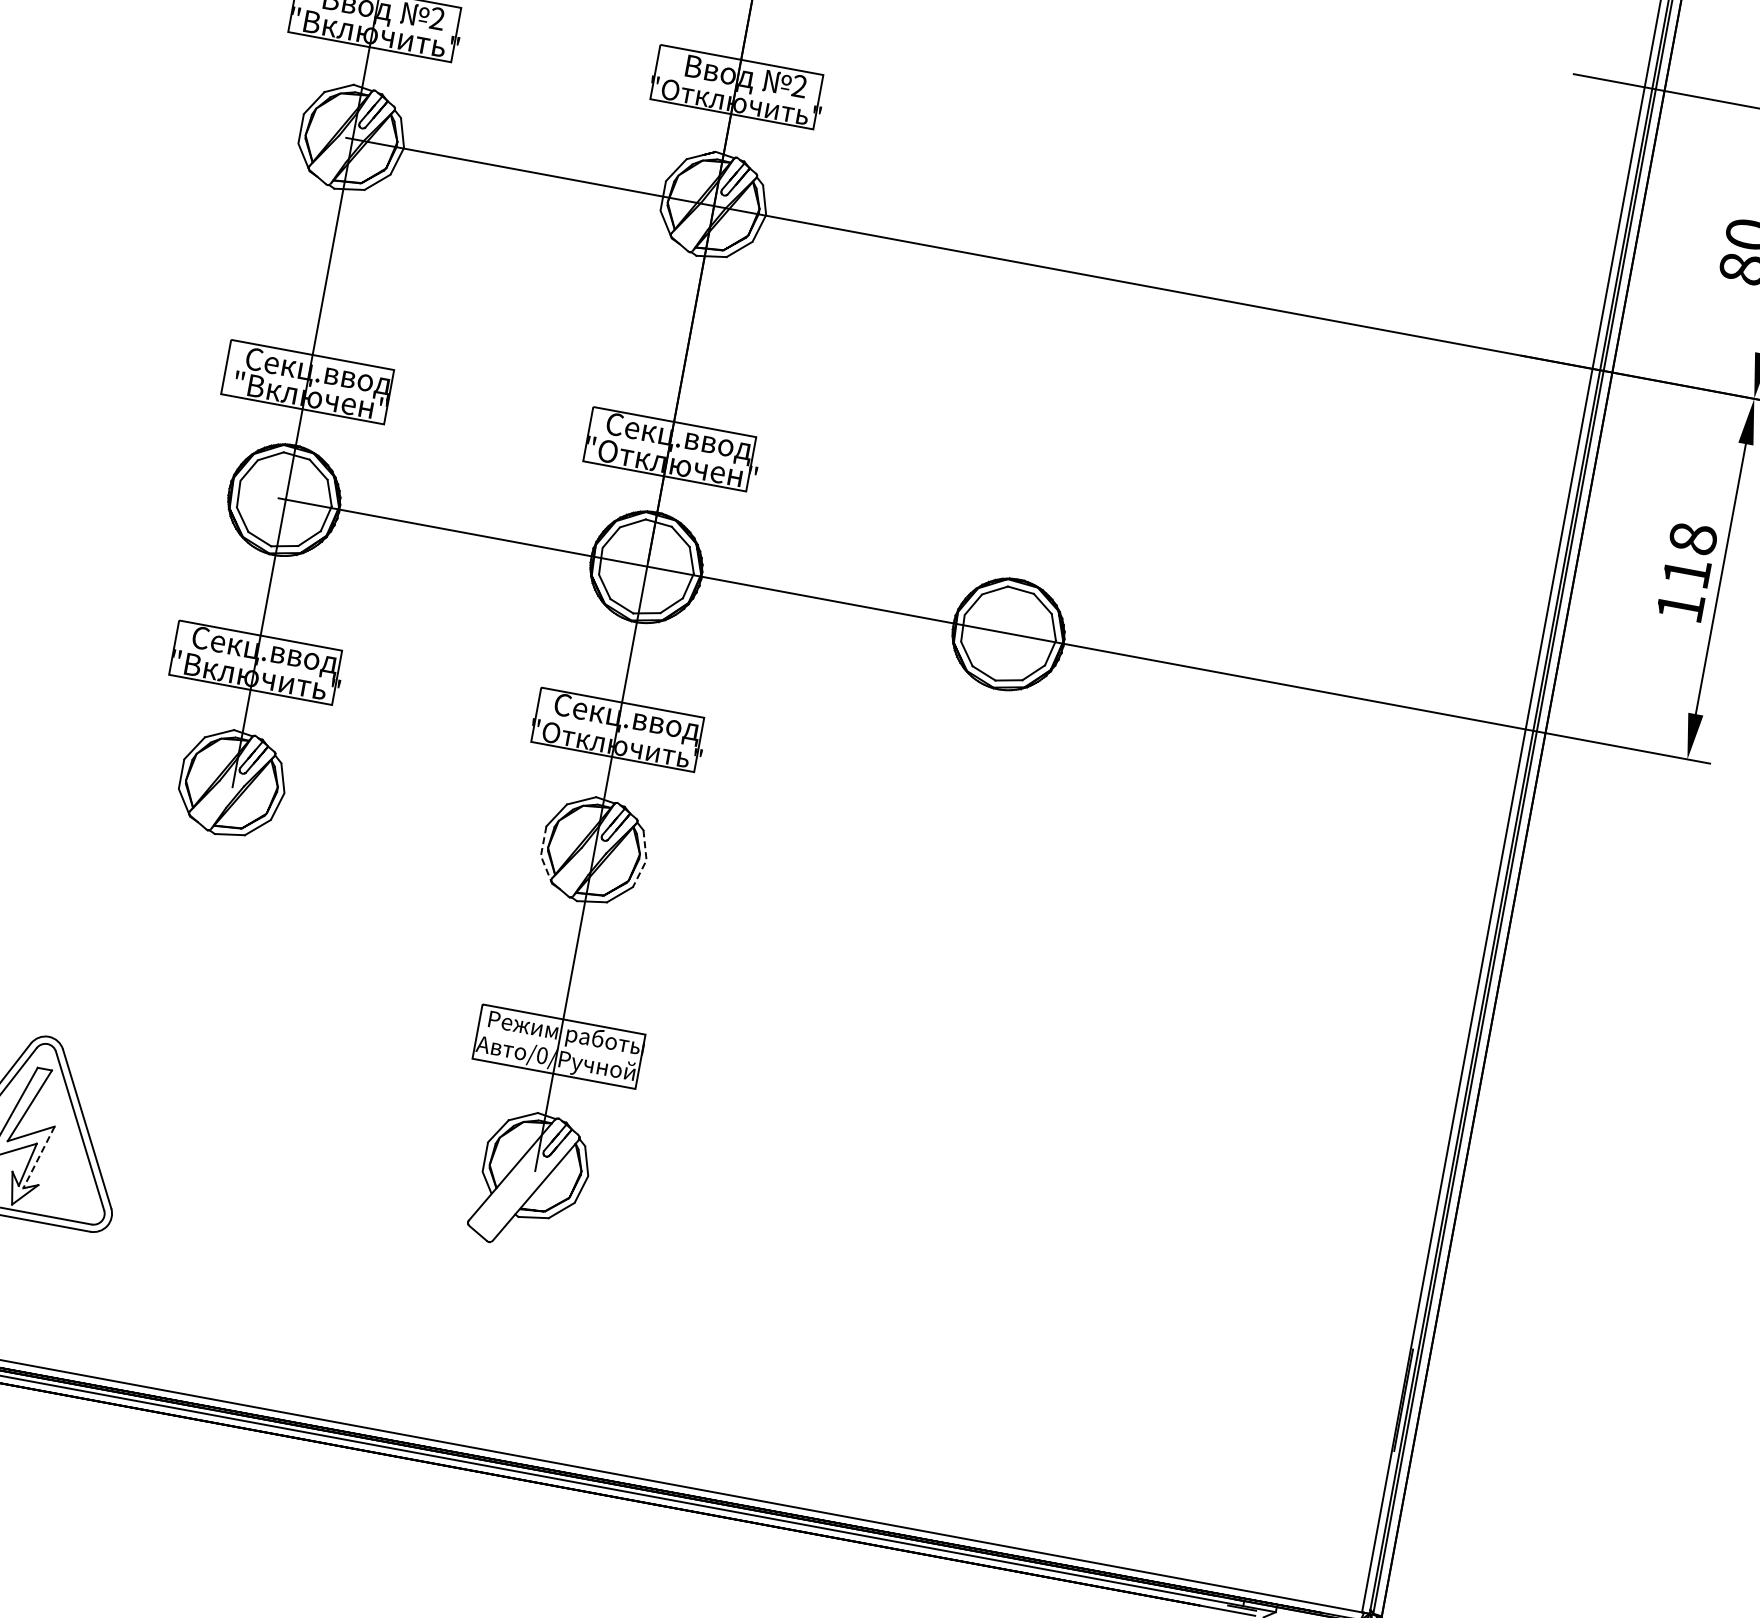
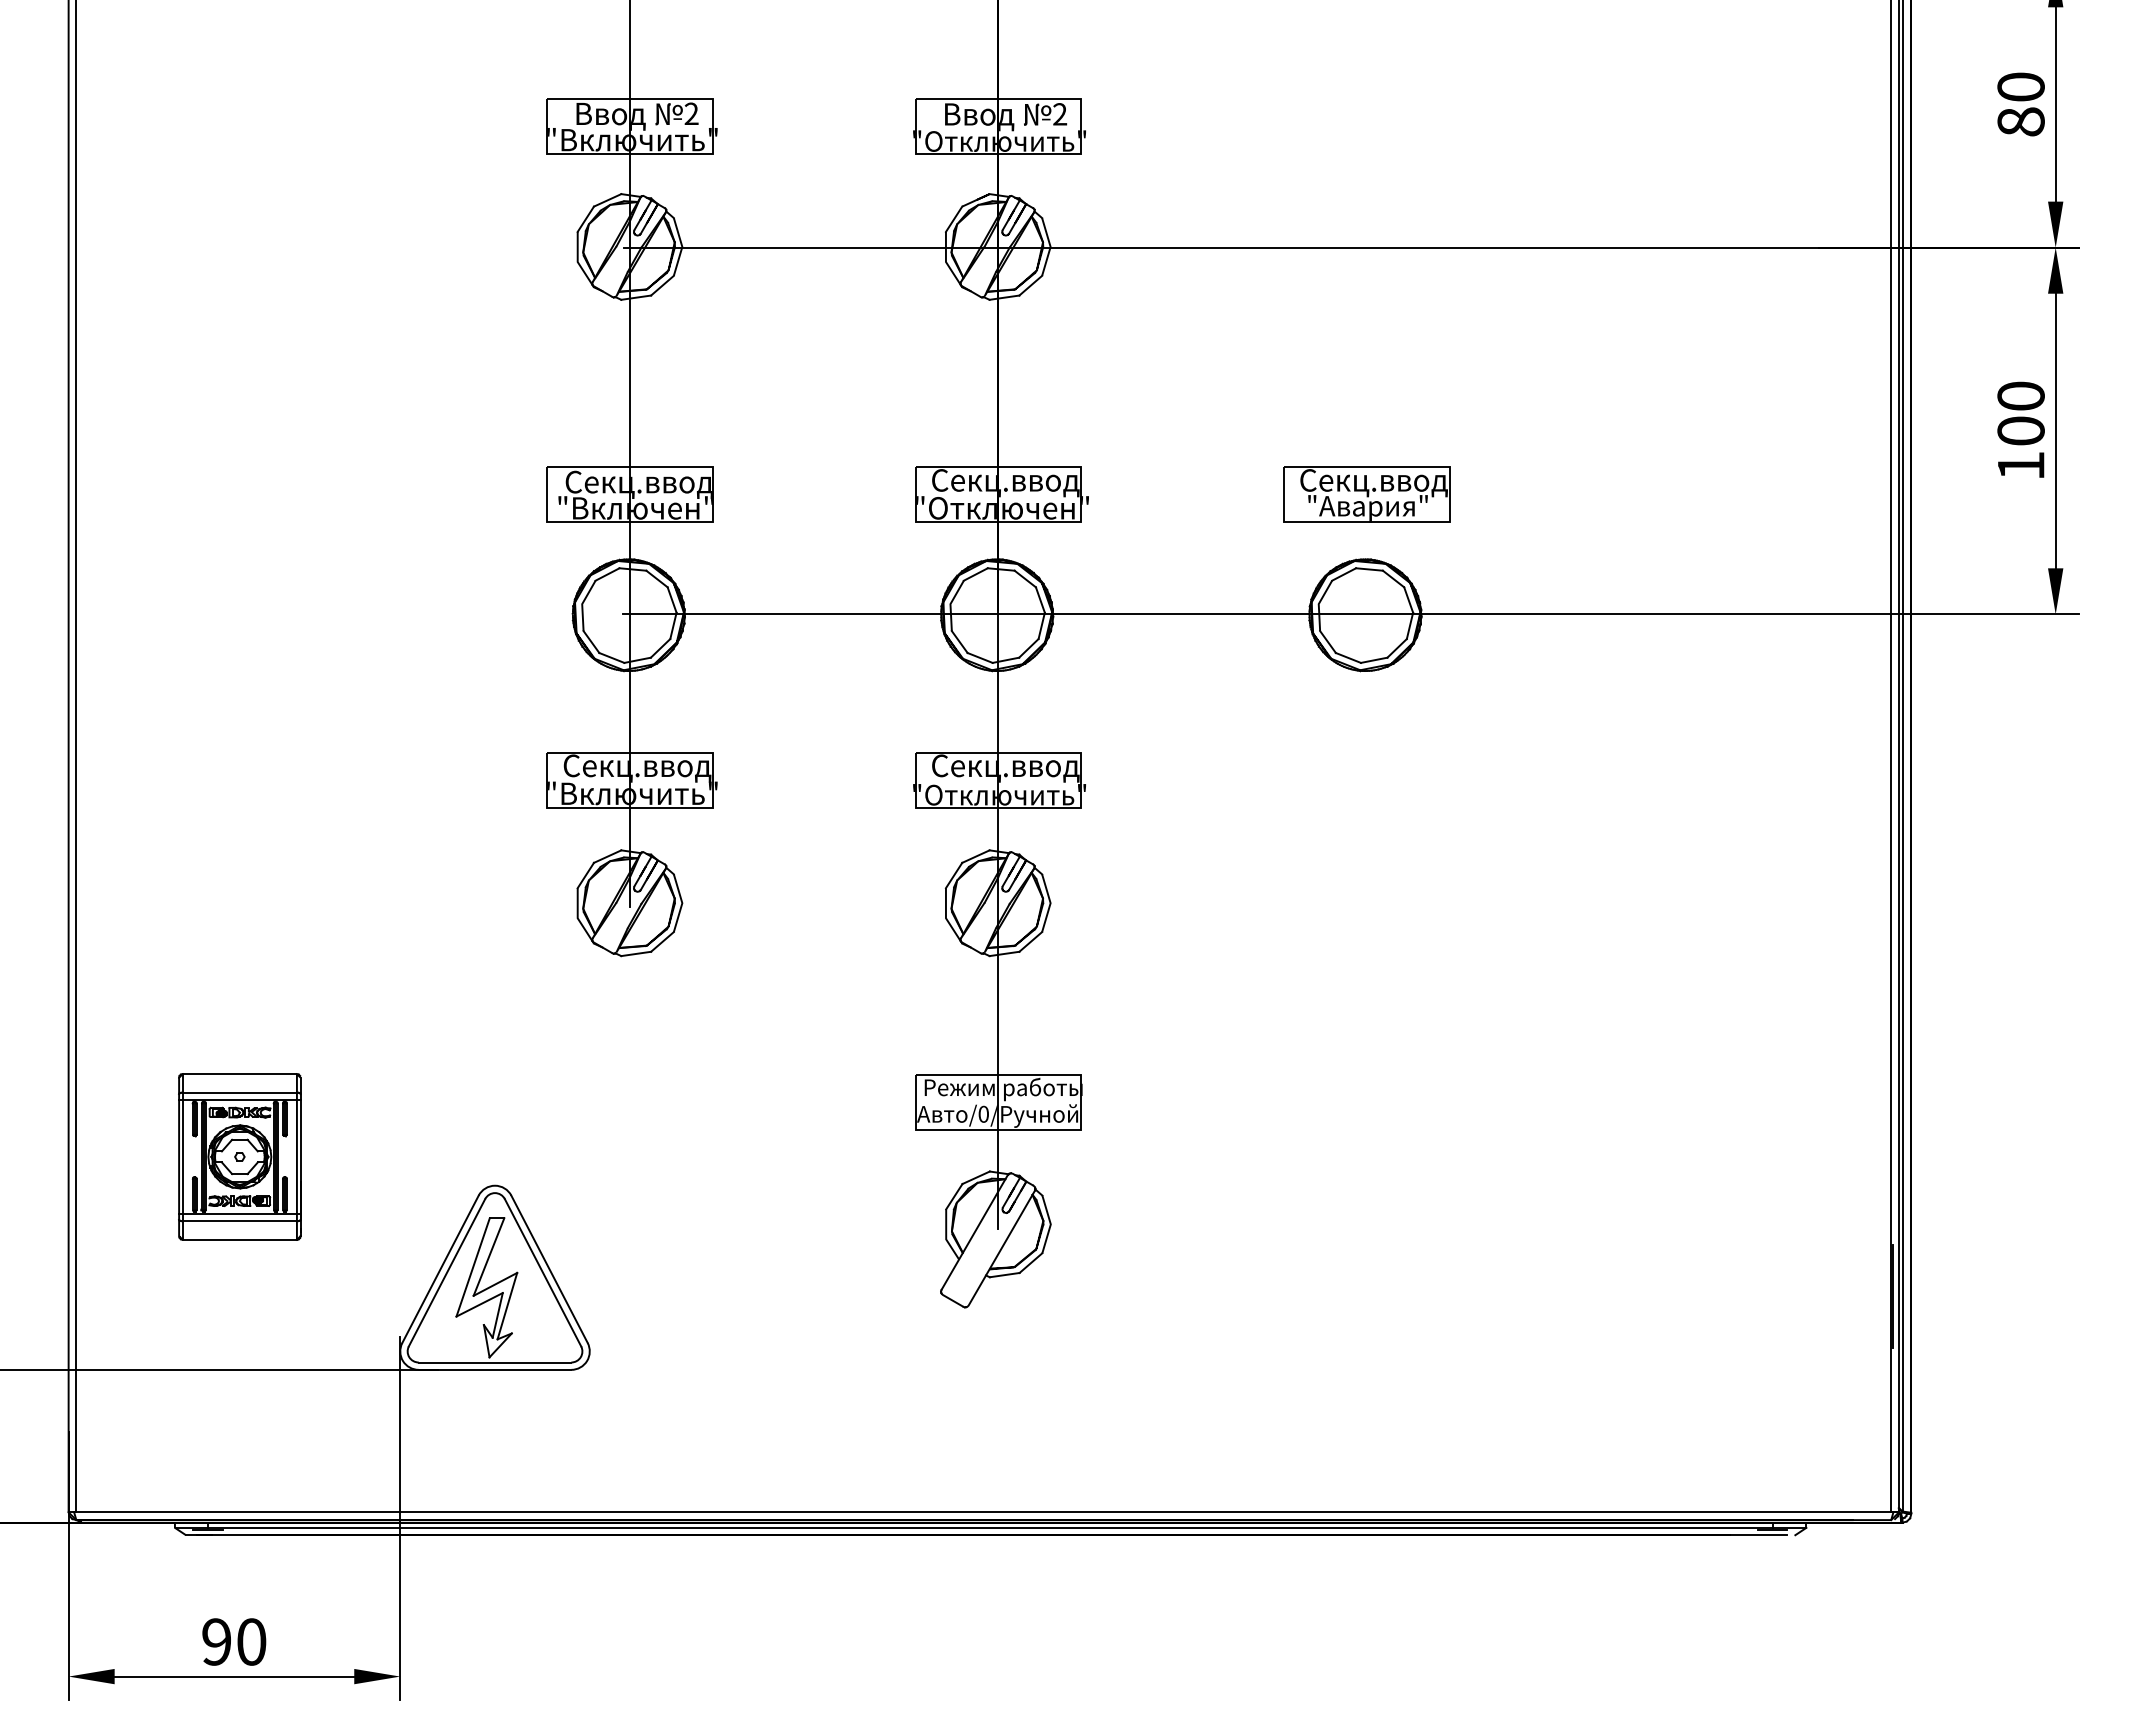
part: (1031, 515) -> (1366, 494), added
text: (1689, 555) -> (2020, 413), 118 -> 100
line: (540, 856) -> (945, 918), dashed -> solid
line: (646, 860) -> (1050, 903), dashed -> solid
line: (39, 1157) -> (507, 1306), dashed -> solid

